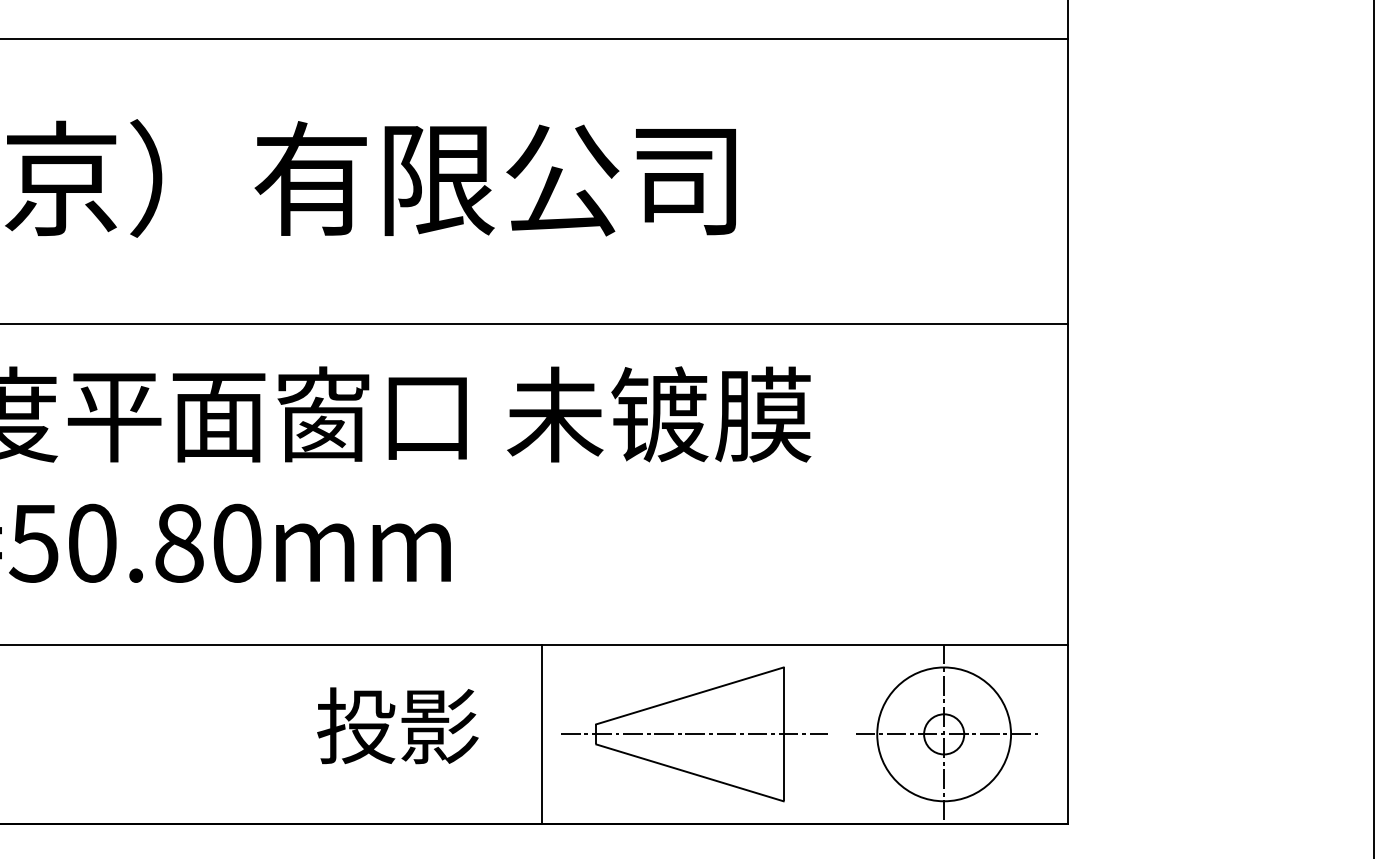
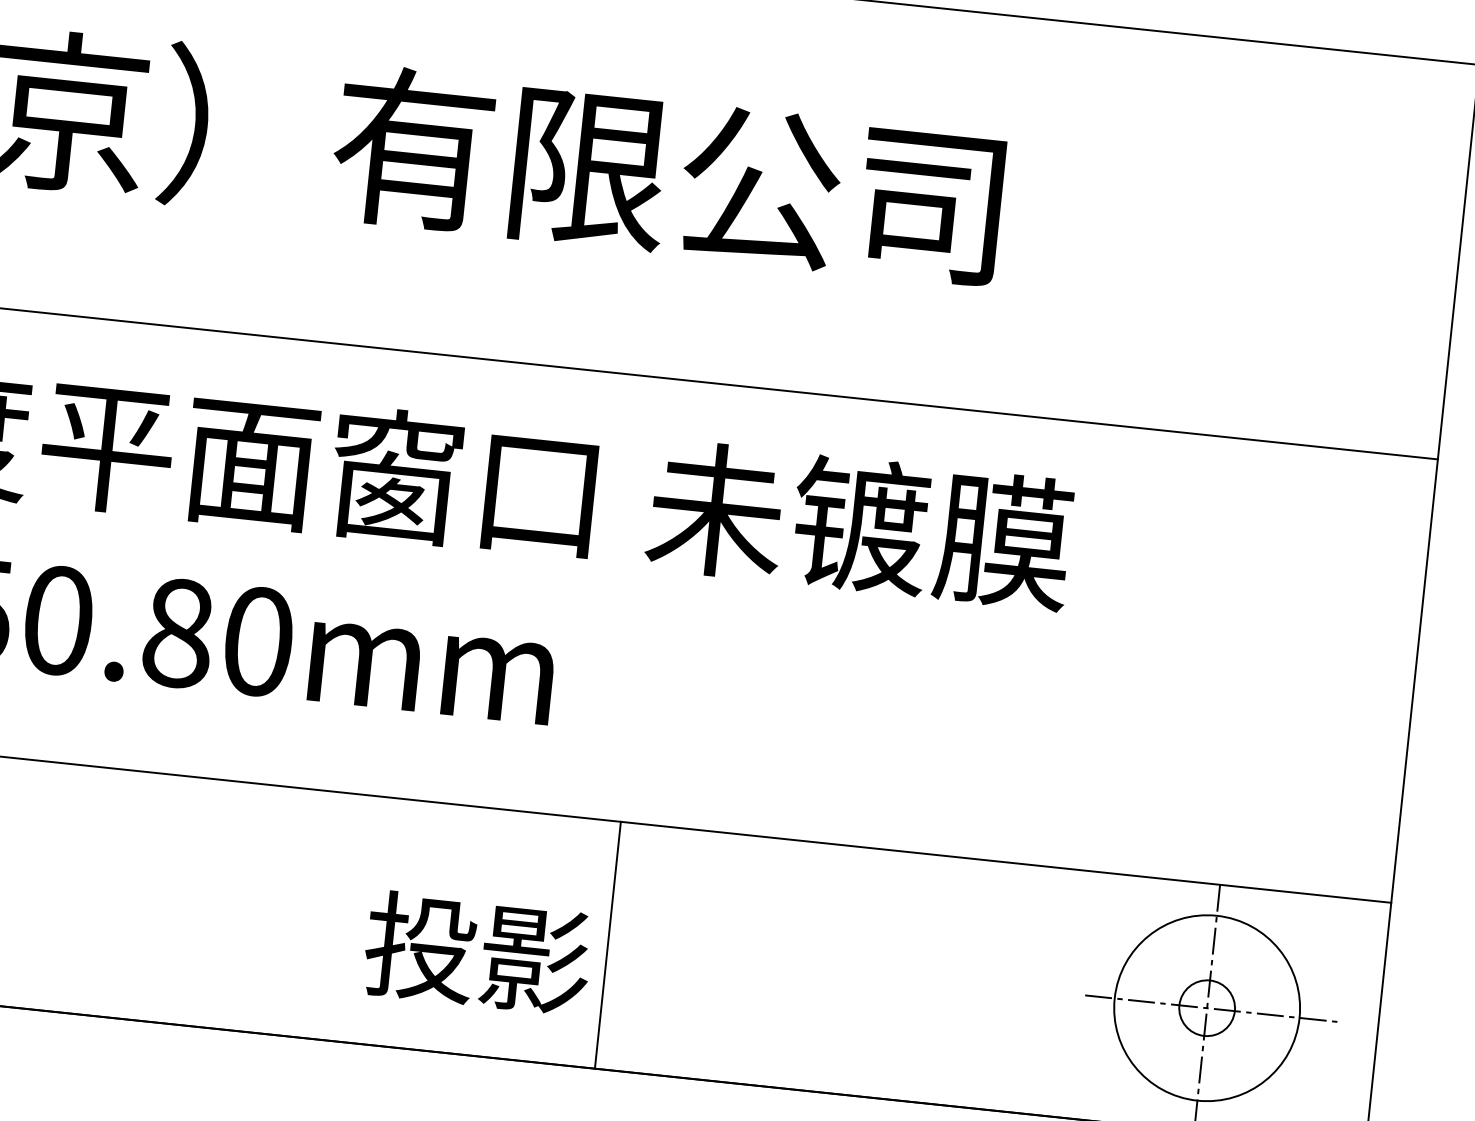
text: (397, 725) -> (477, 952), moved
line: (542, 734) -> (608, 945), moved
part: (694, 734) -> (862, 972), removed

